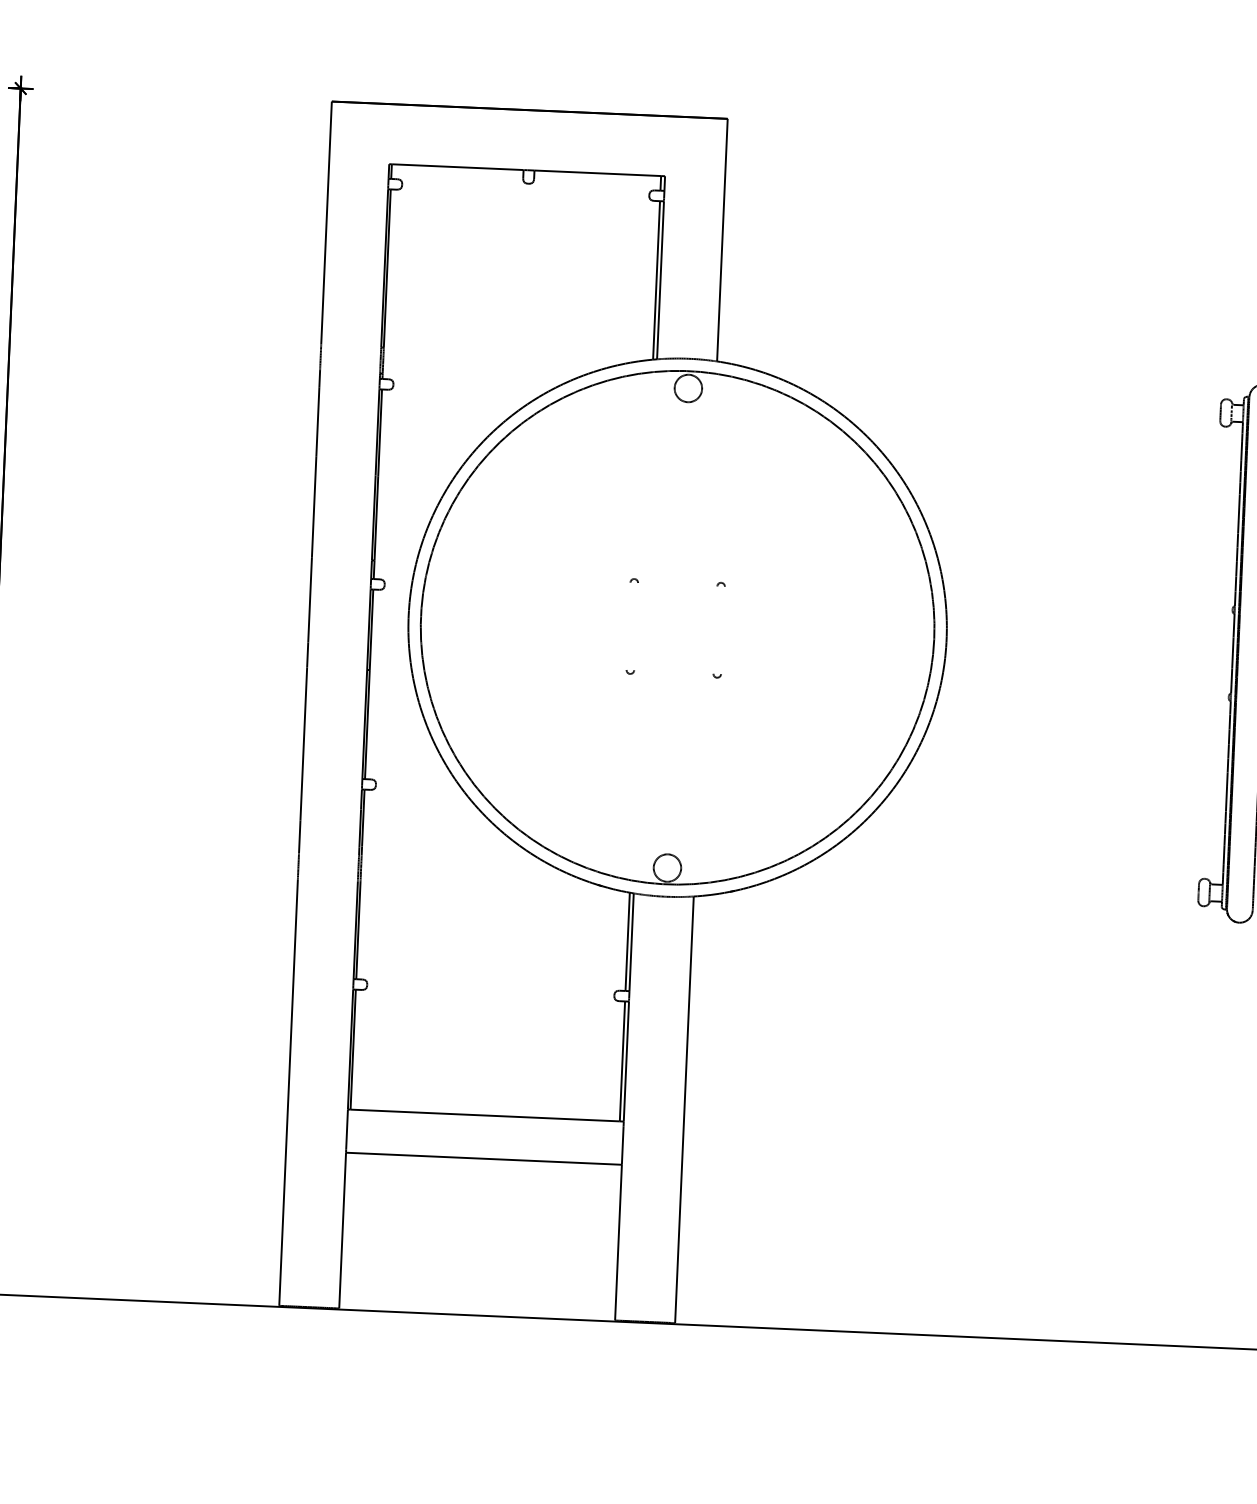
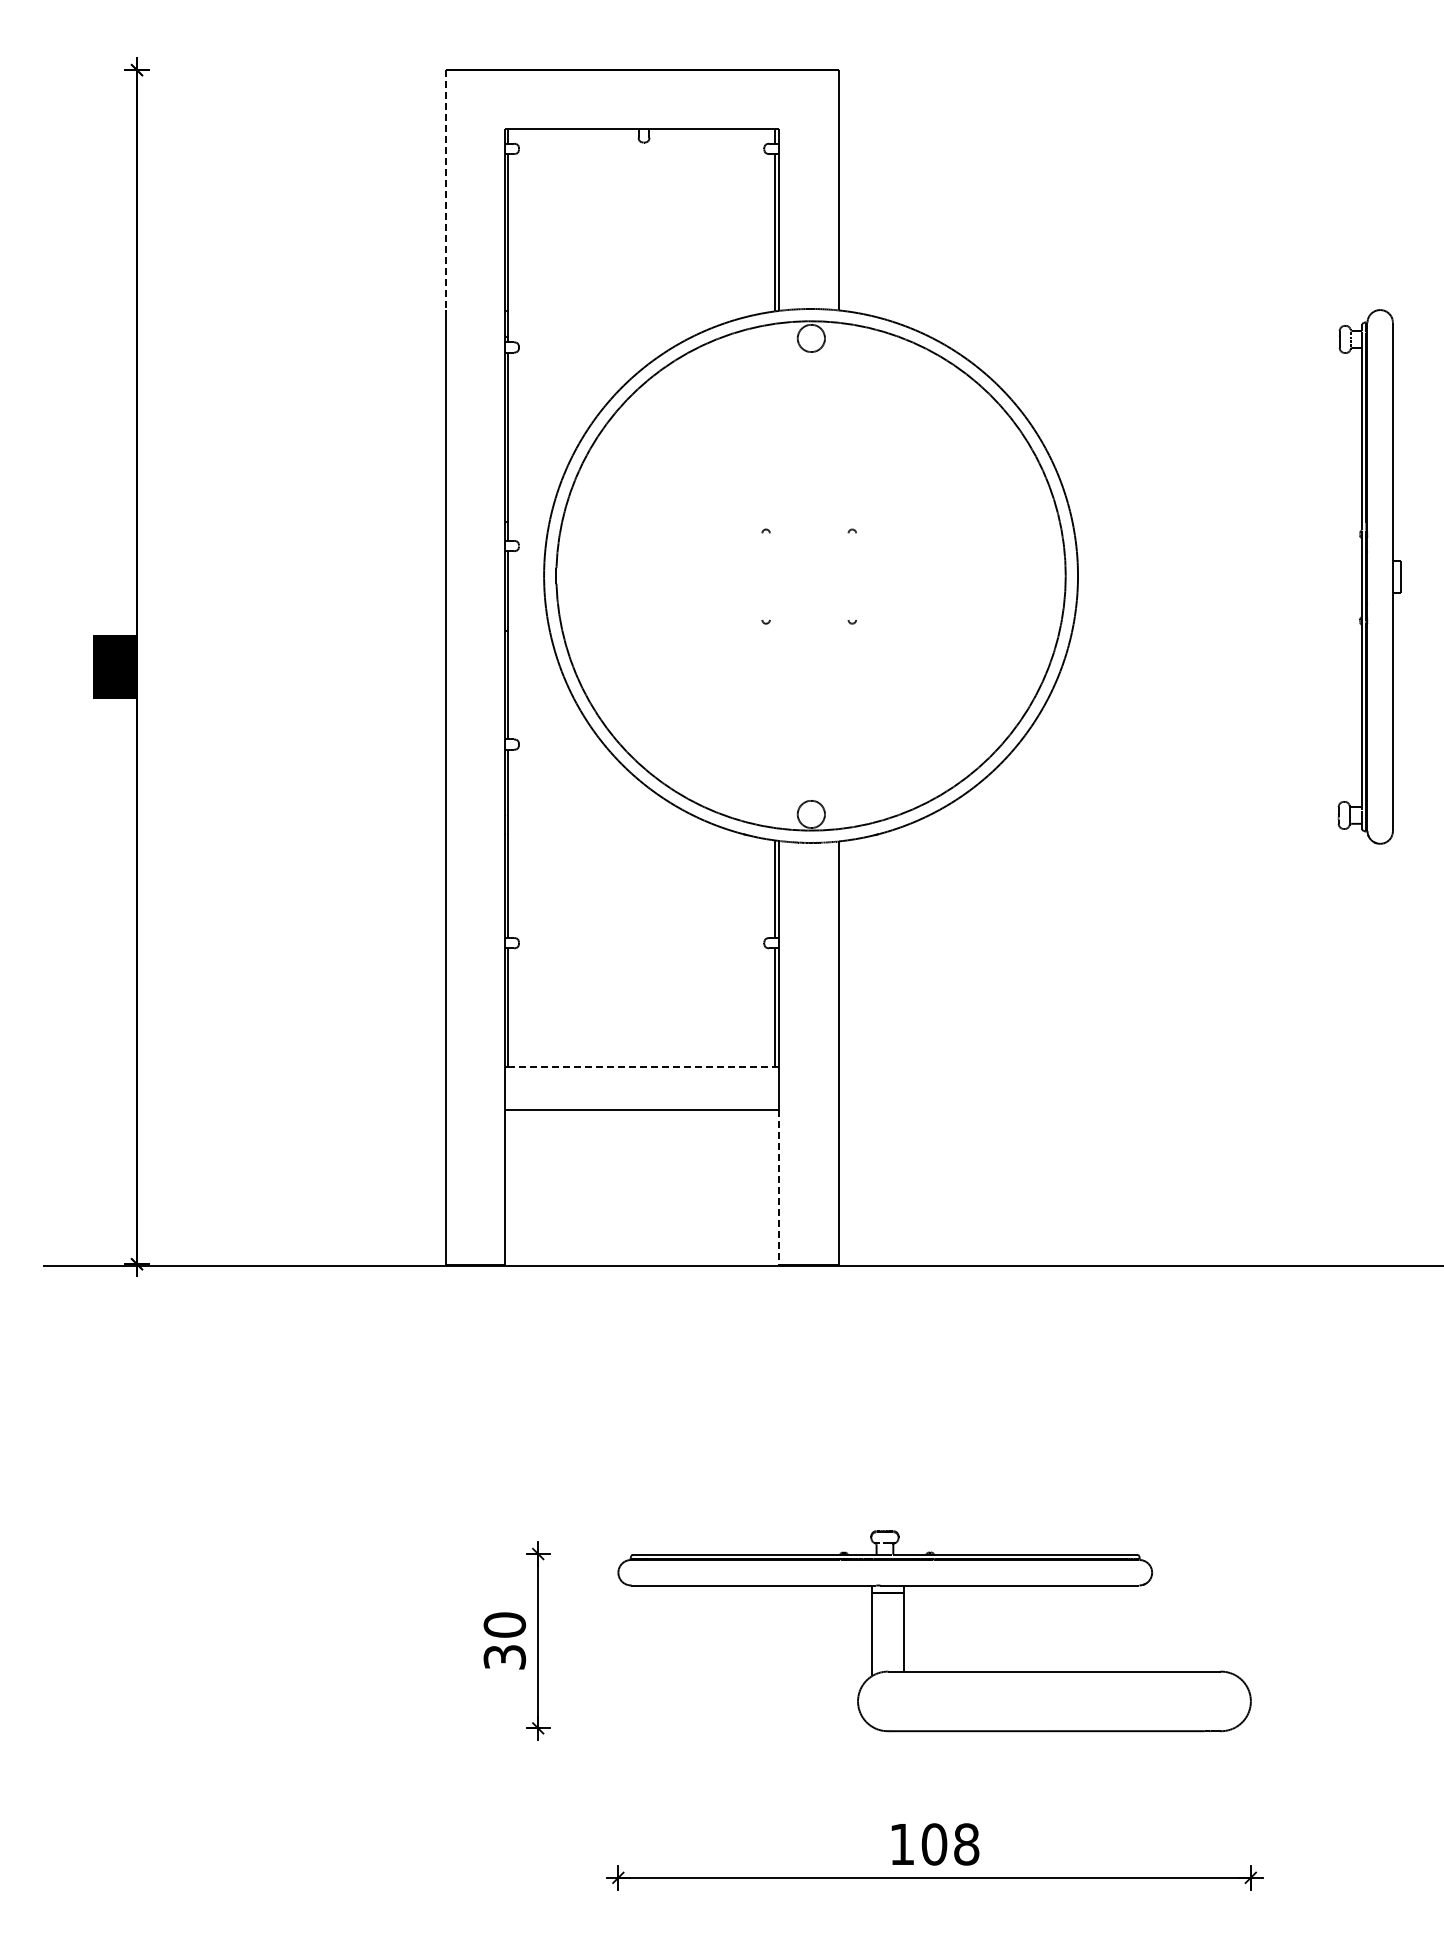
line: (326, 223) -> (445, 190), solid -> dashed
line: (485, 1115) -> (641, 1067), solid -> dashed
line: (618, 1243) -> (779, 1188), solid -> dashed

